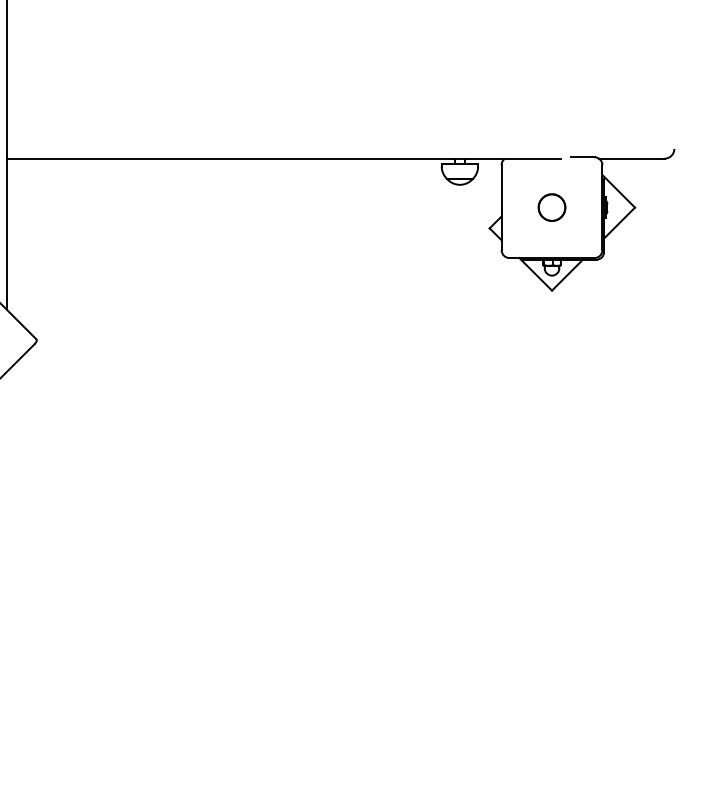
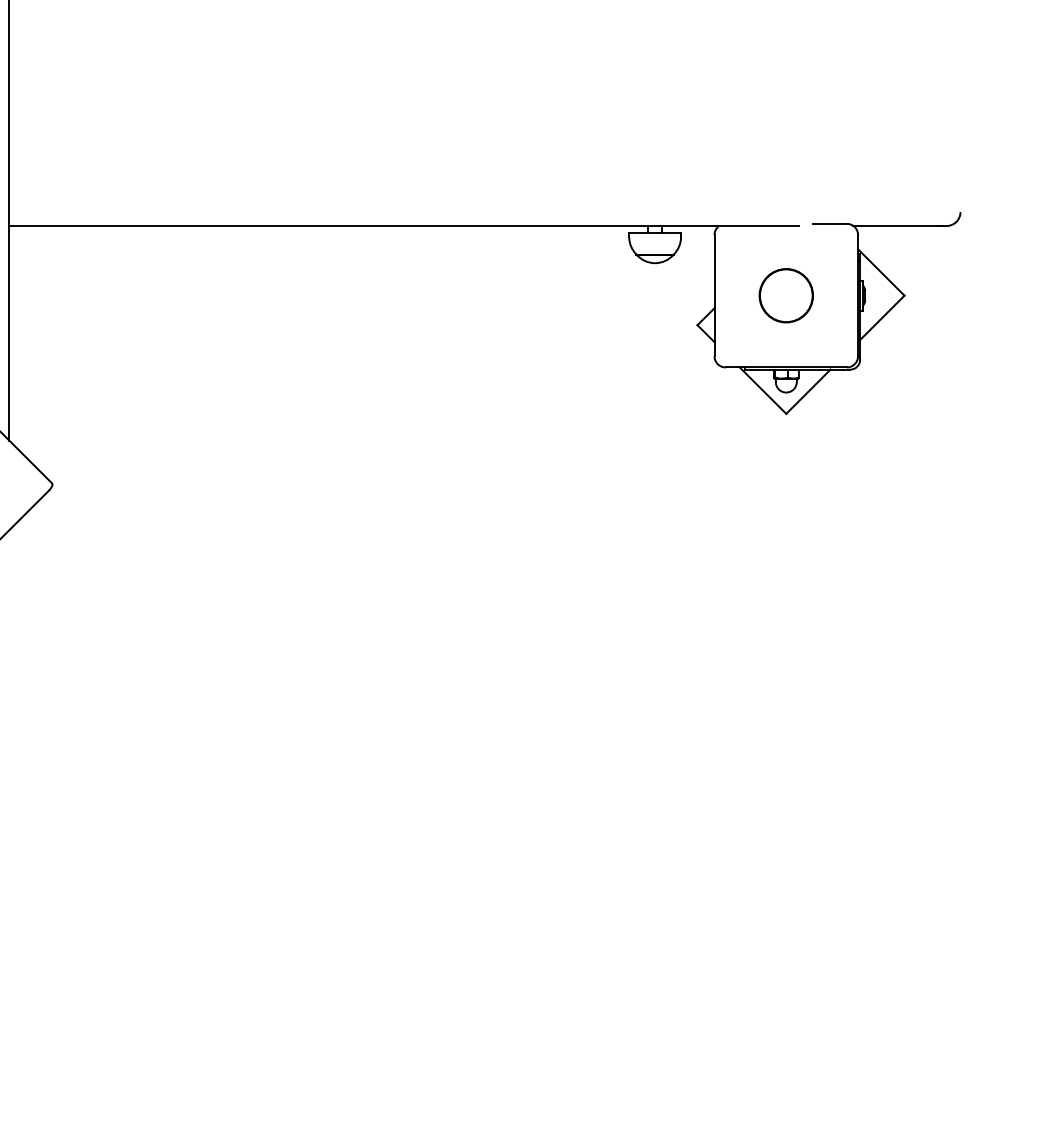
part: (551, 207) -> (785, 295), size x1.4

